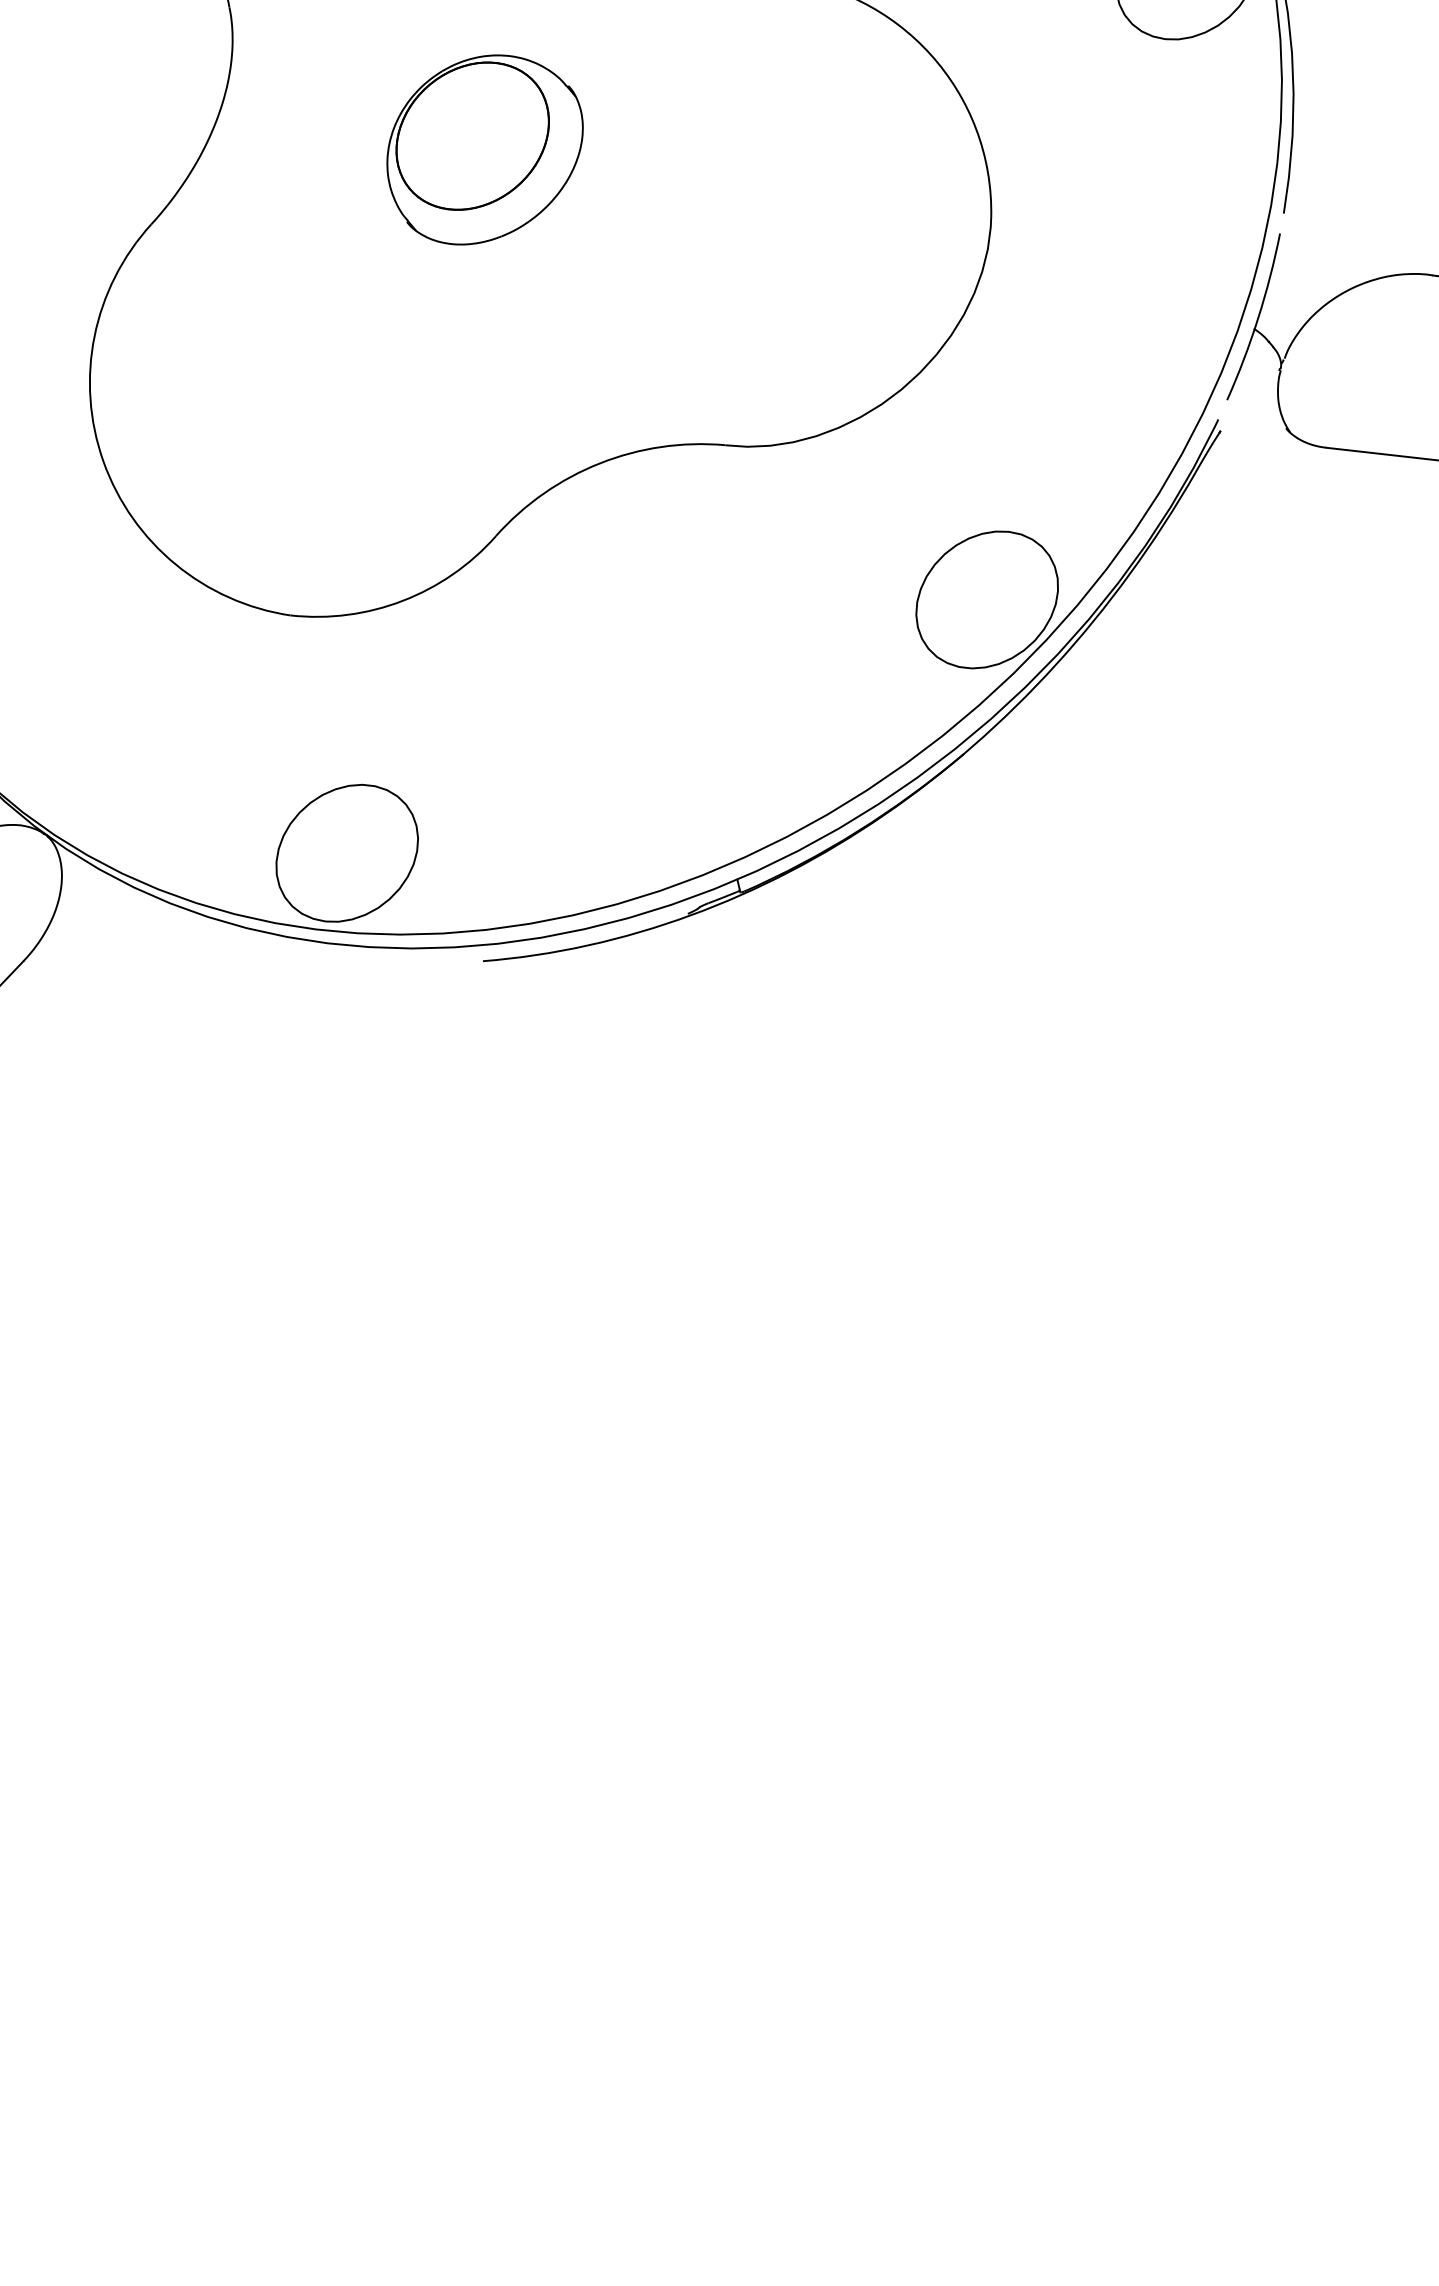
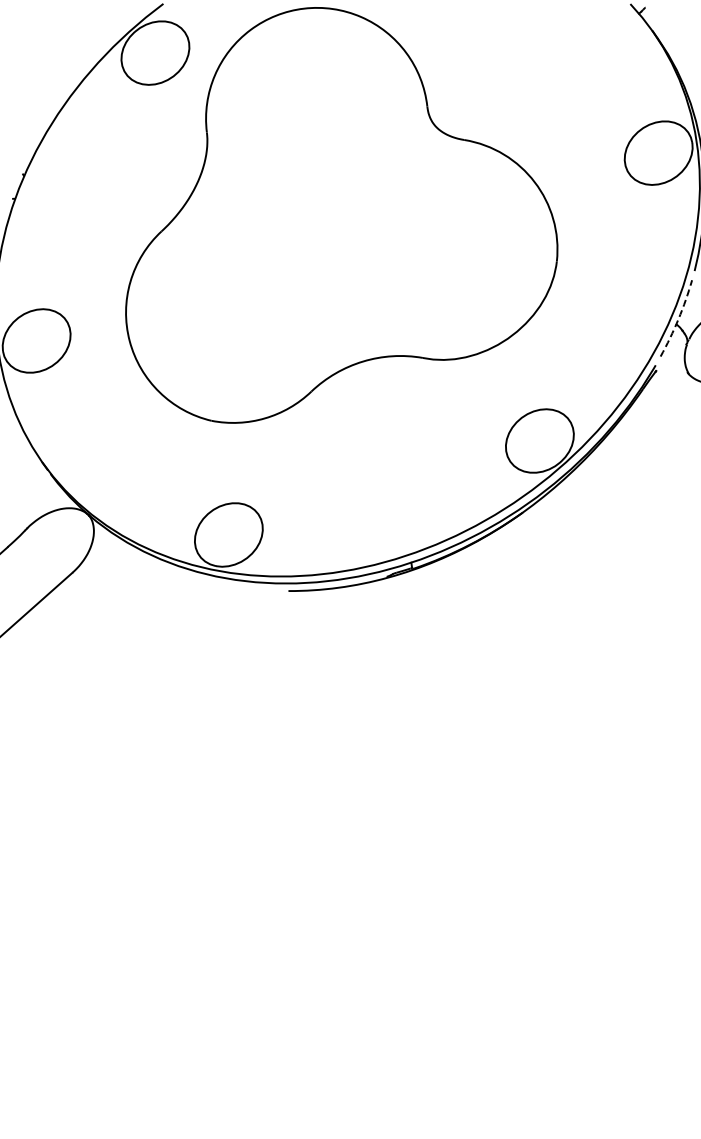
part: (485, 149) -> (321, 209), removed
arc: (1258, 318) -> (678, 319), solid -> dashed

